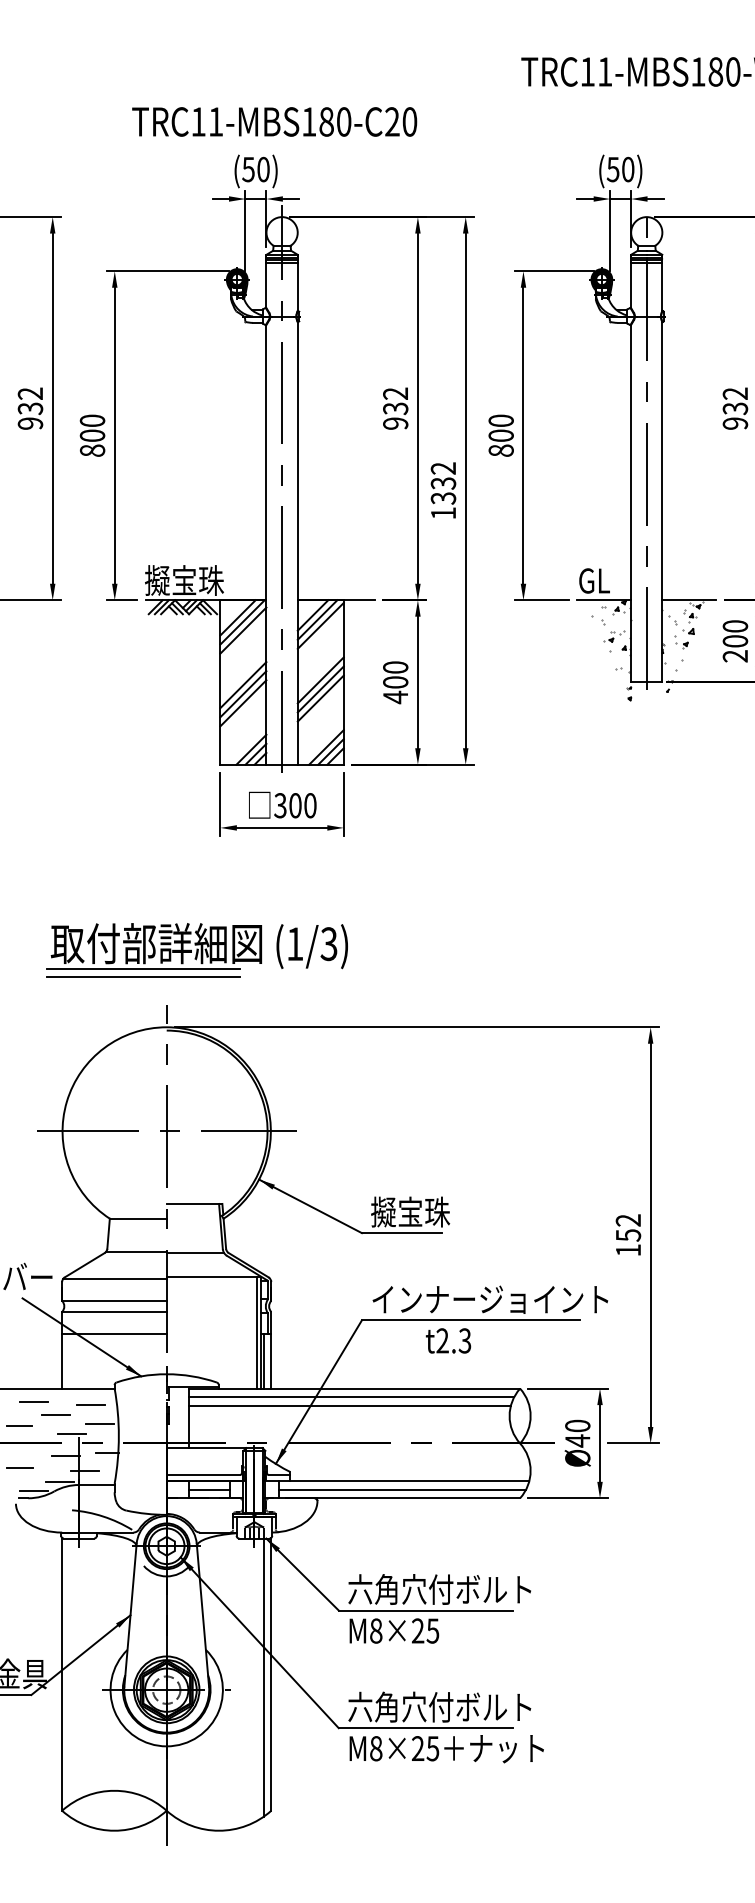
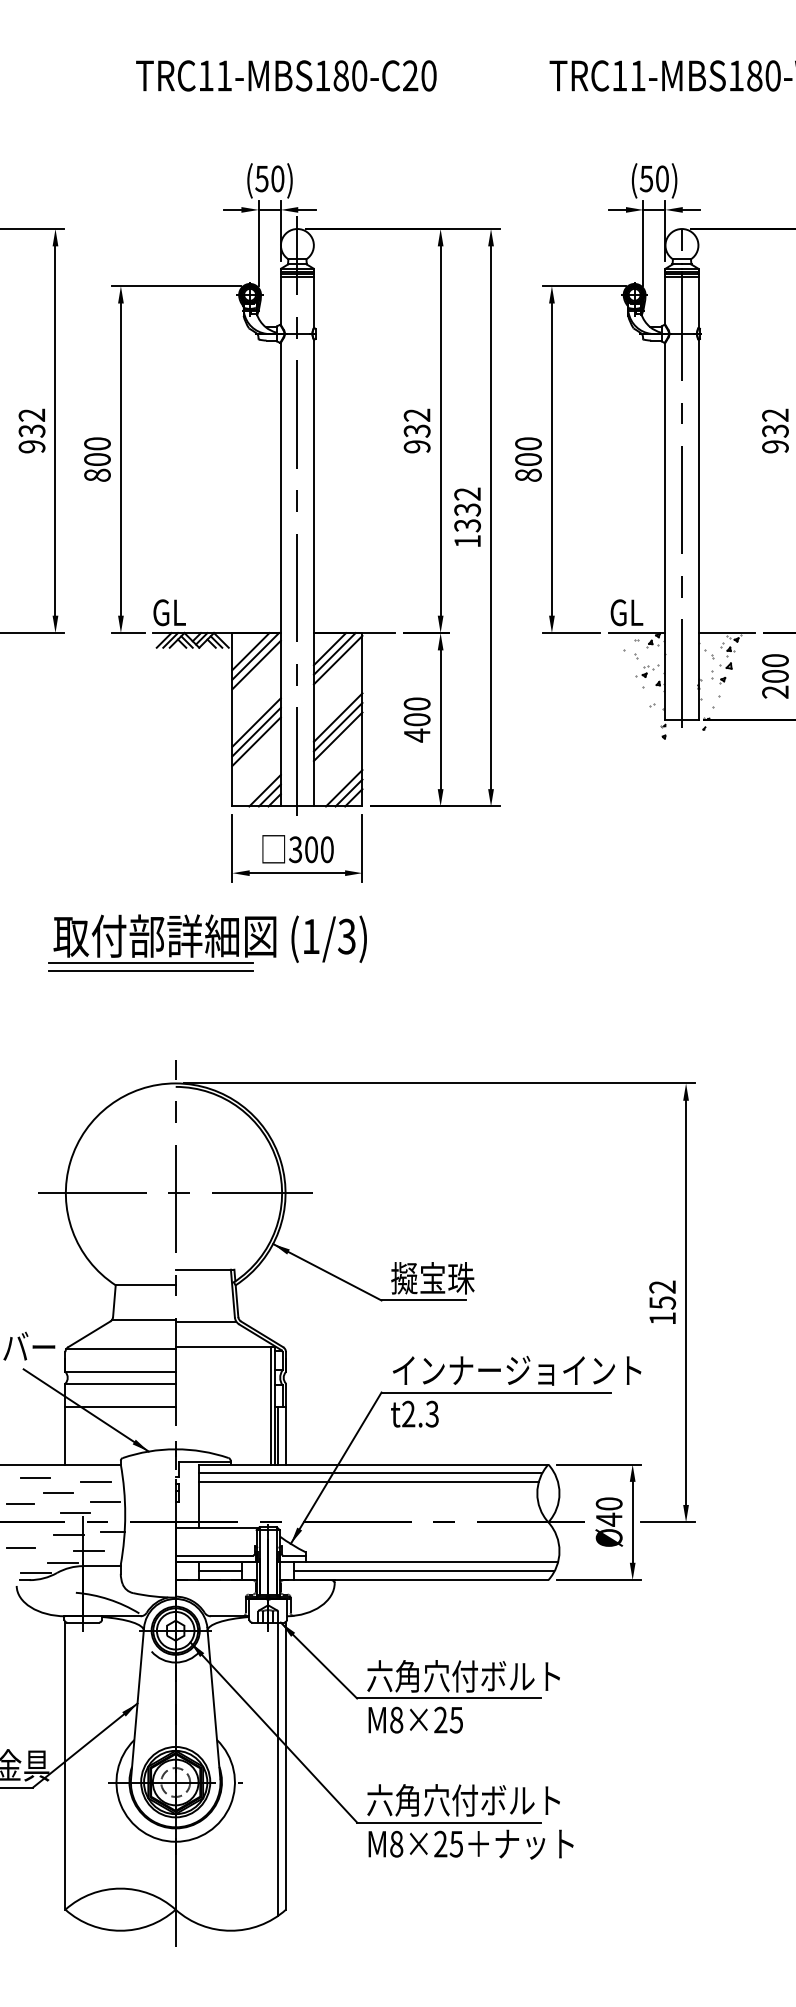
text: (274, 121) -> (286, 75), moved
text: (184, 580) -> (194, 612), 擬宝珠 -> GL
part: (196, 950) -> (207, 943), moved
text: (448, 1340) -> (414, 1413), moved

